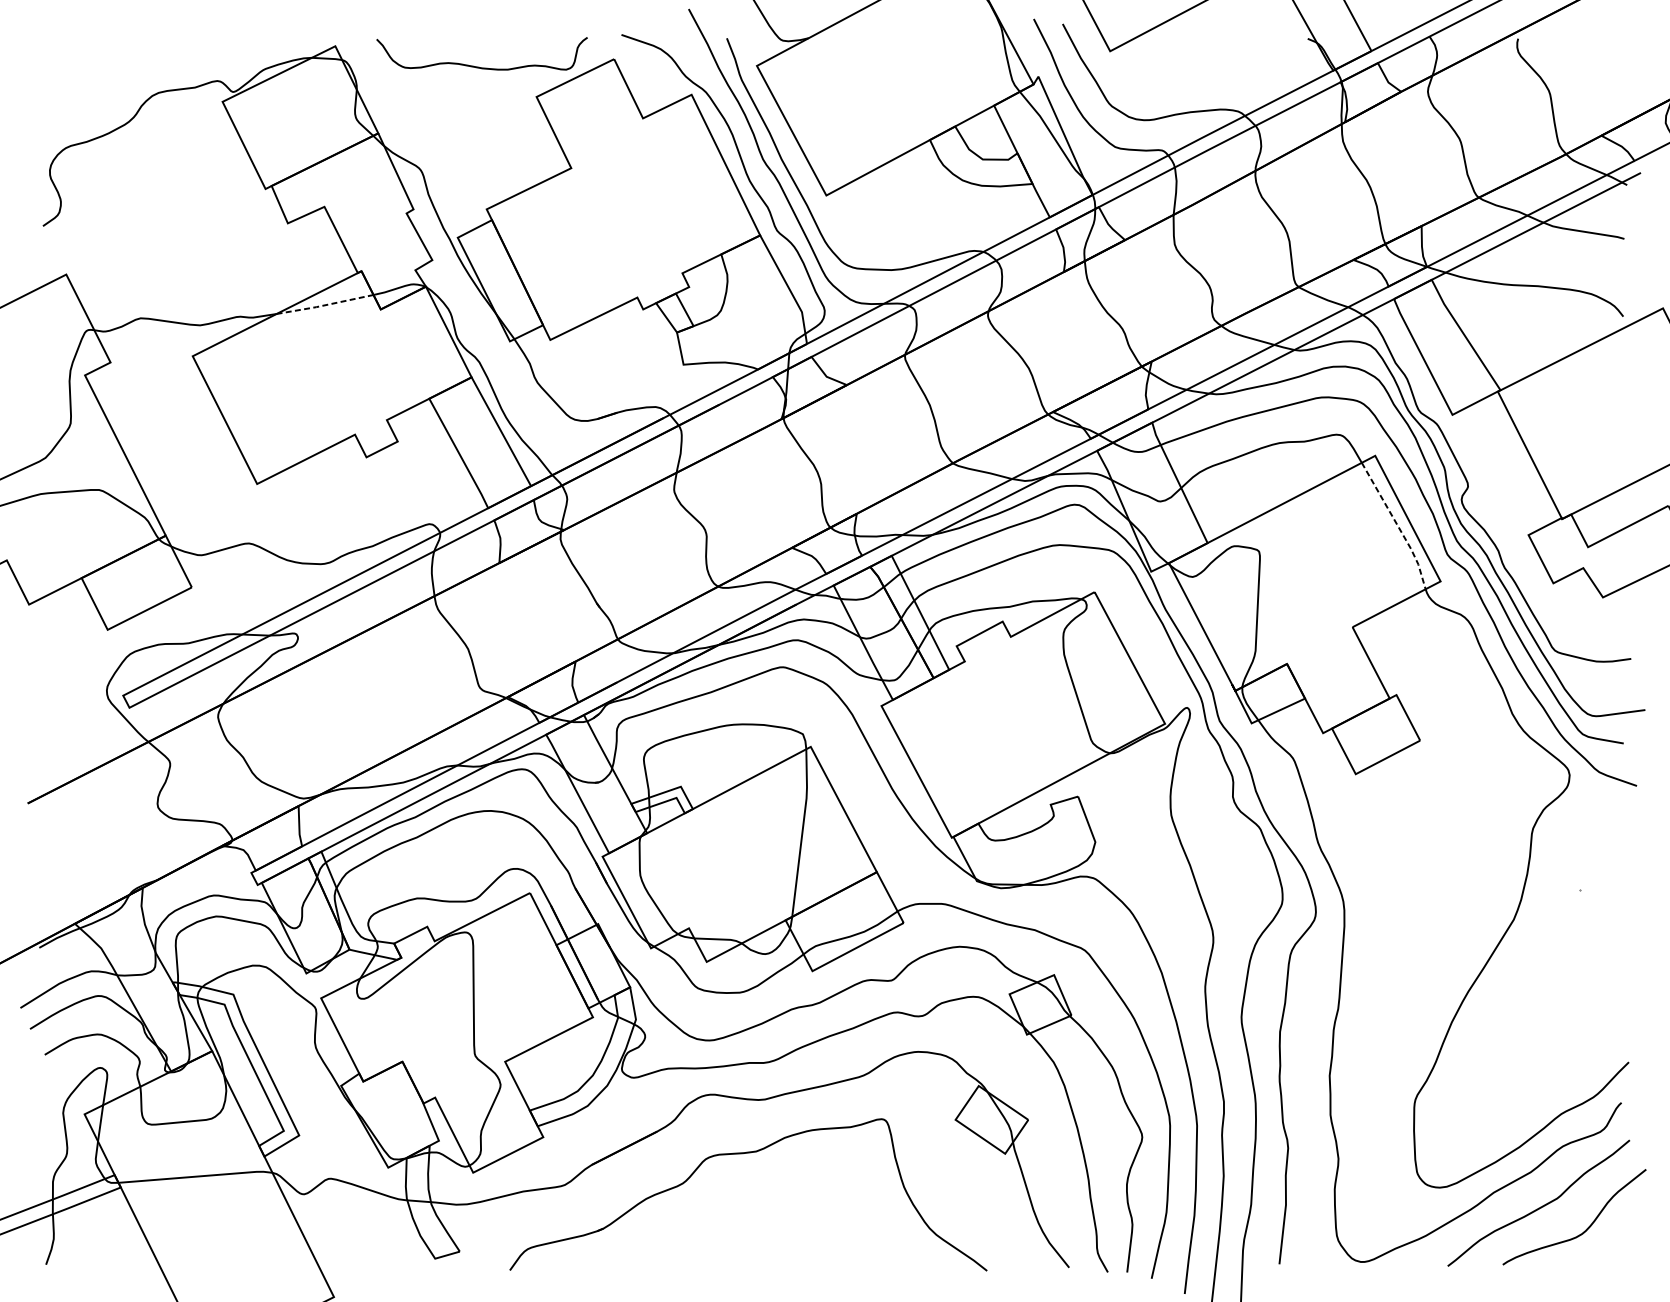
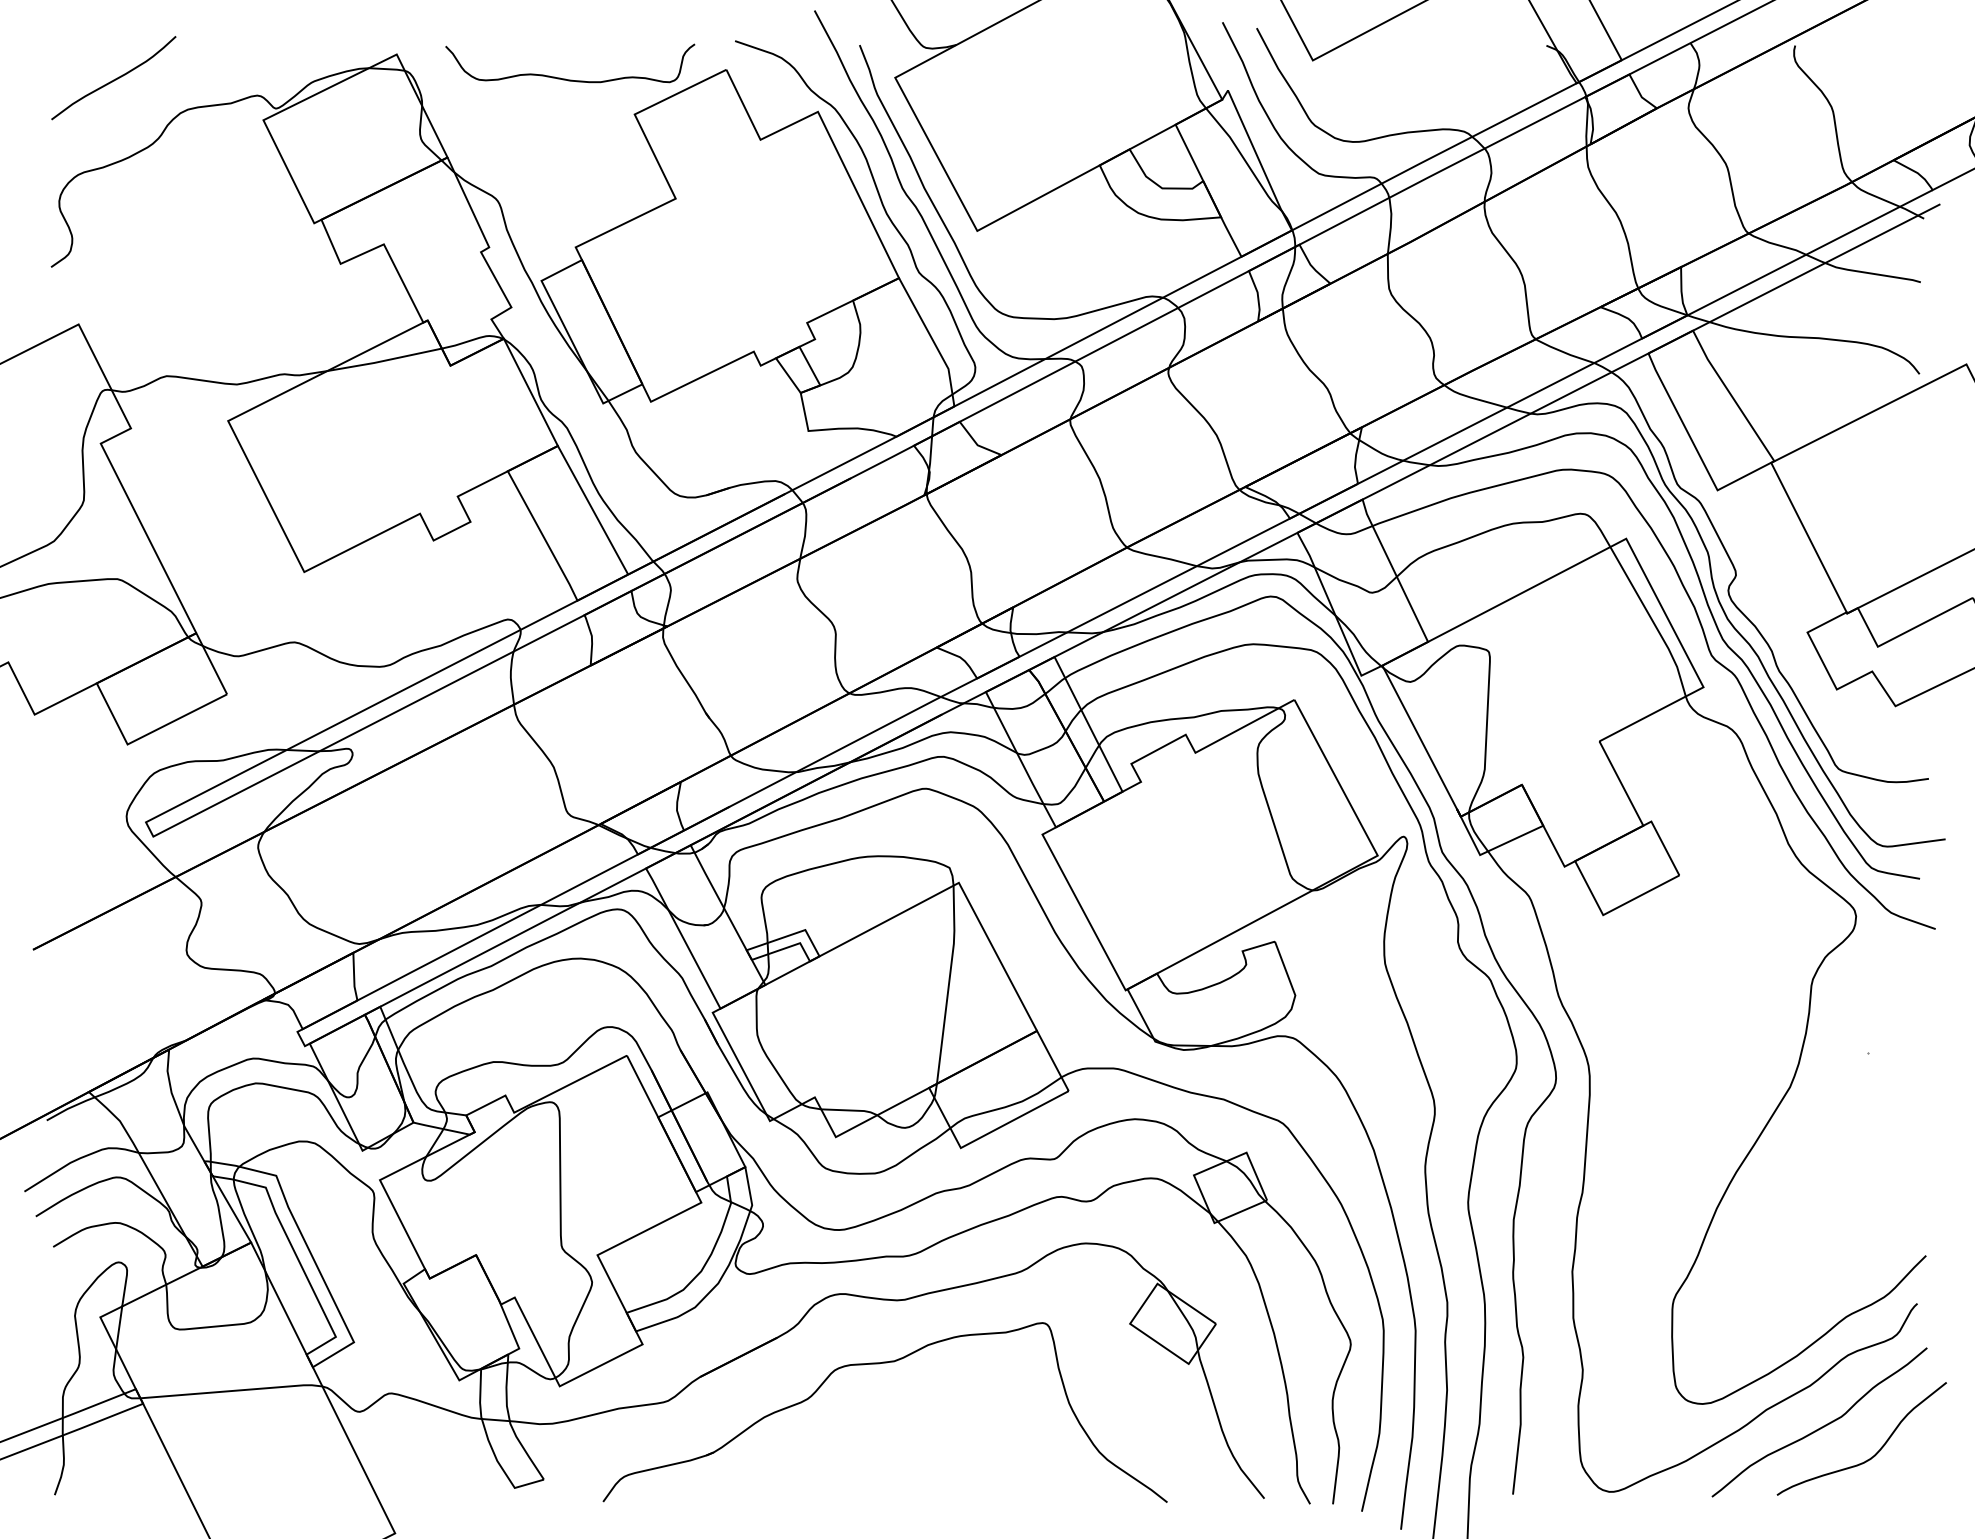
curve: (95, 67) -> (113, 79), added
line: (324, 305) -> (384, 360), dashed -> solid
line: (1397, 525) -> (1652, 621), dashed -> solid

